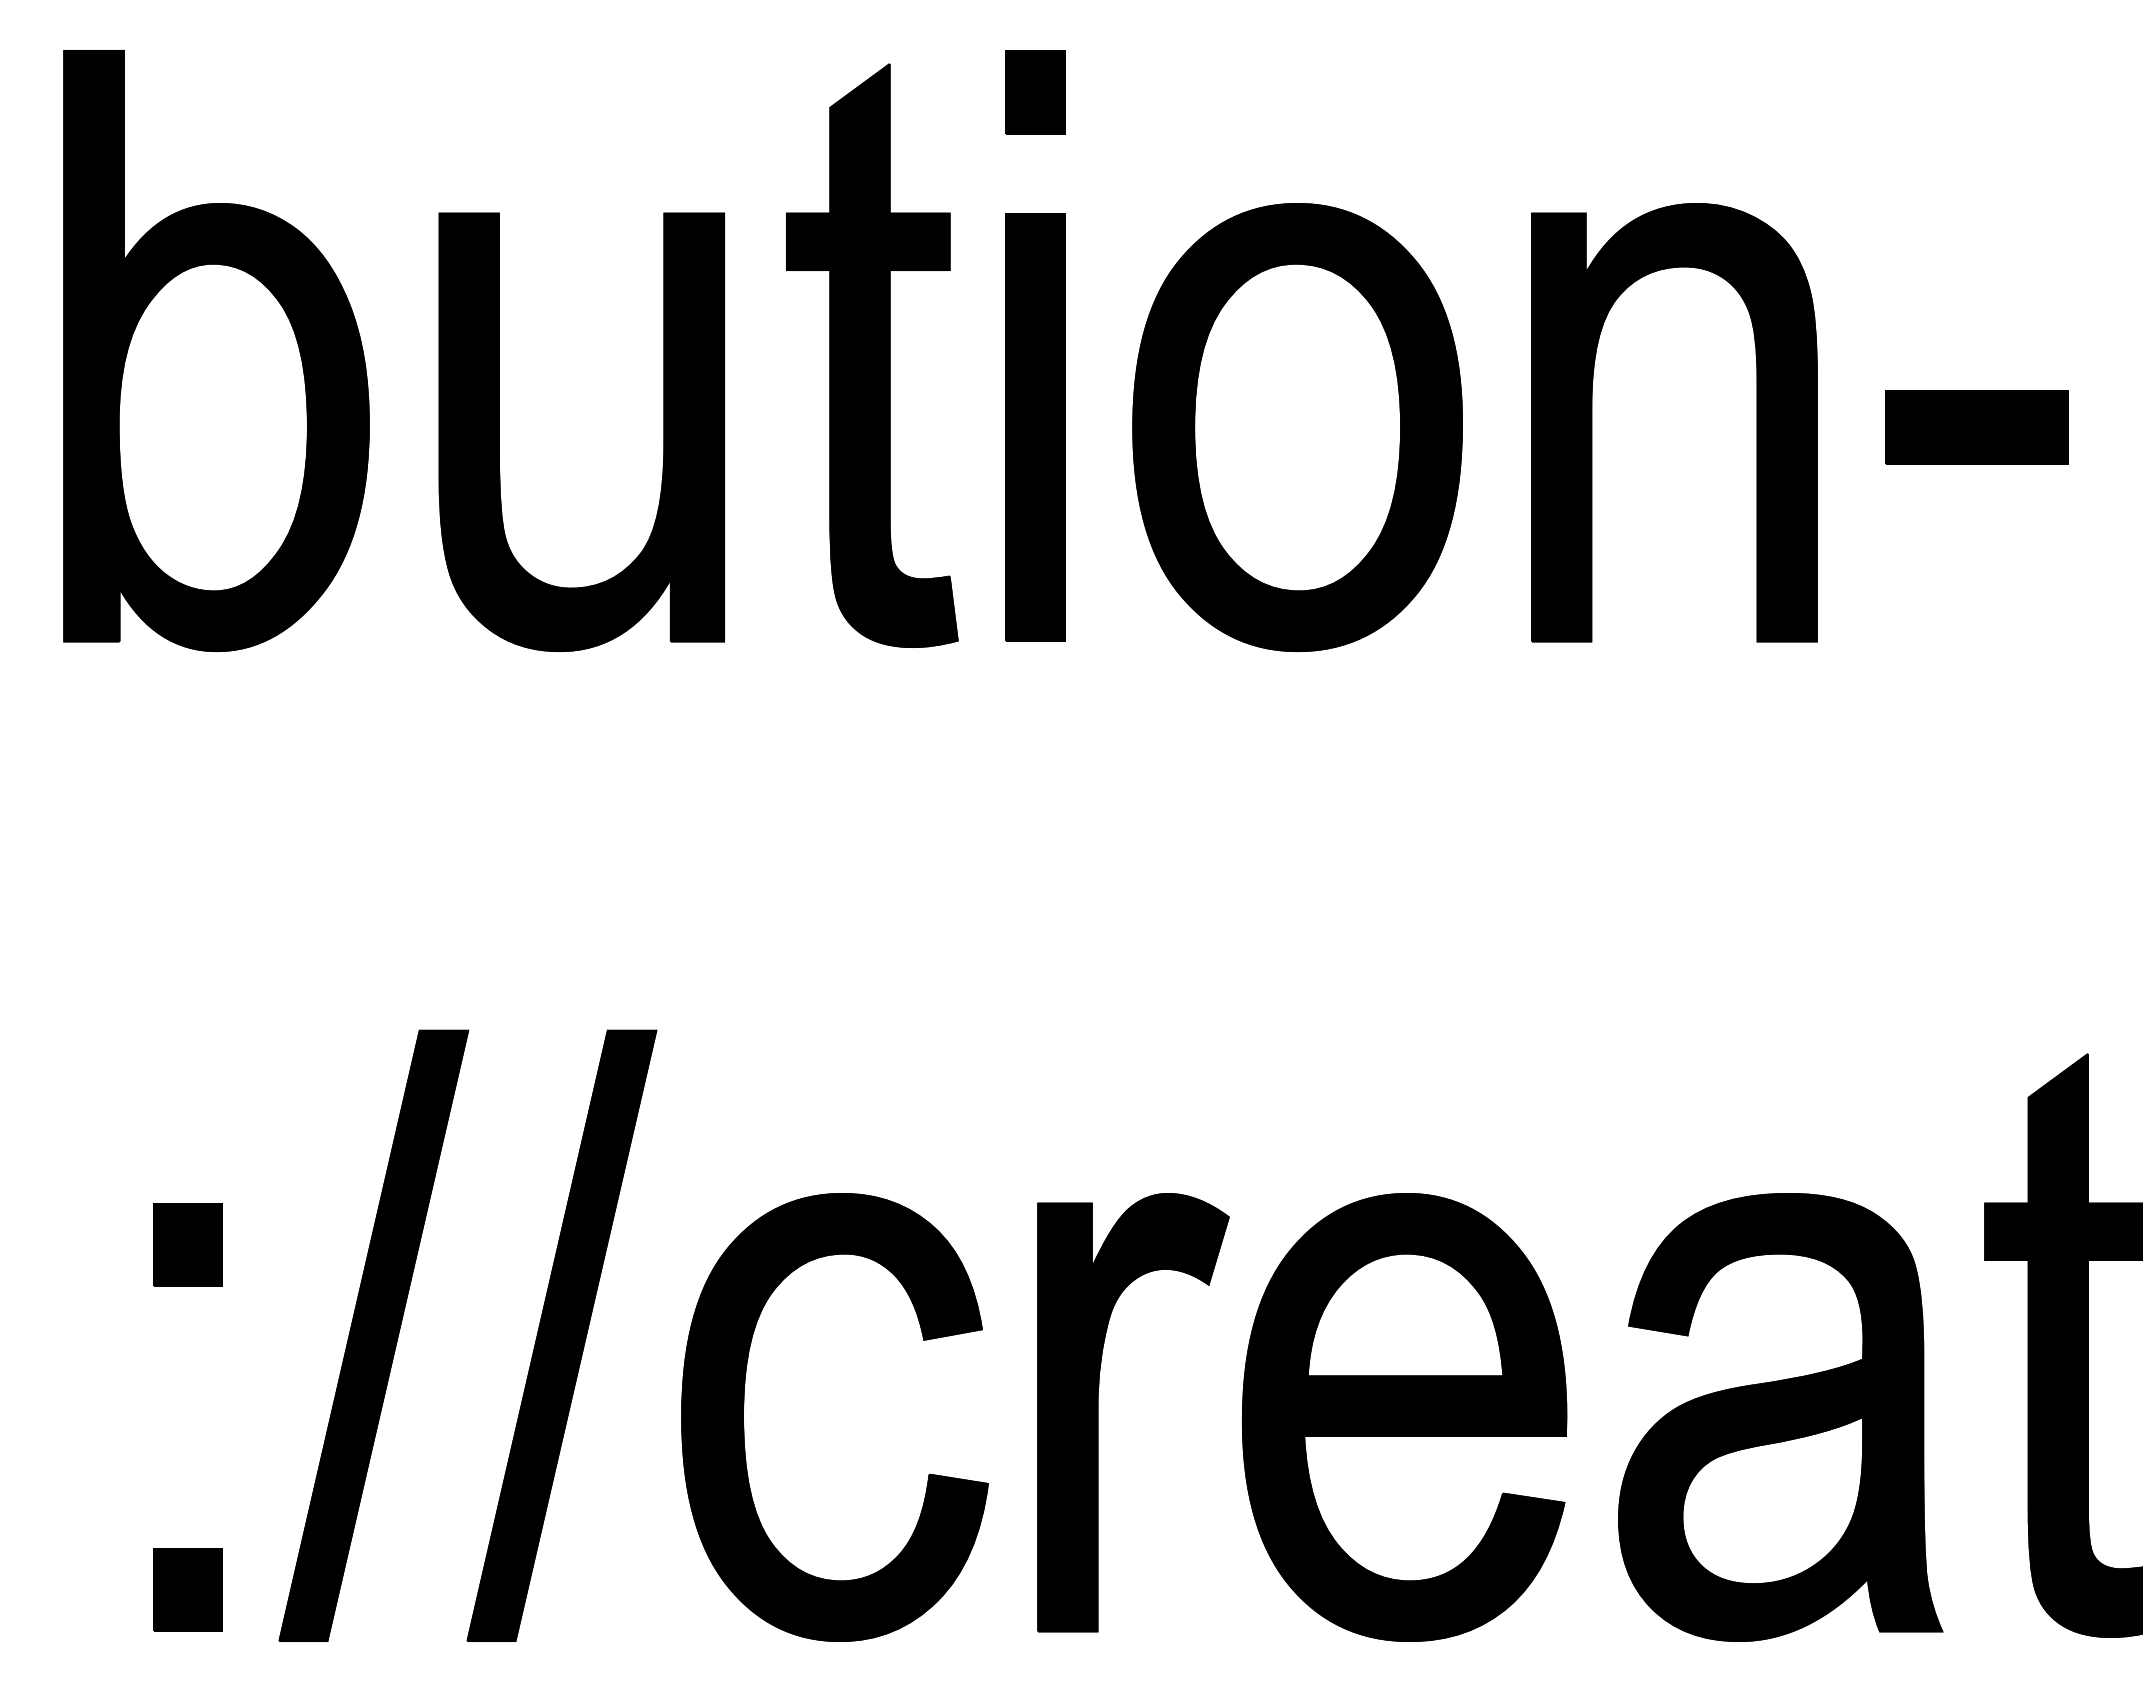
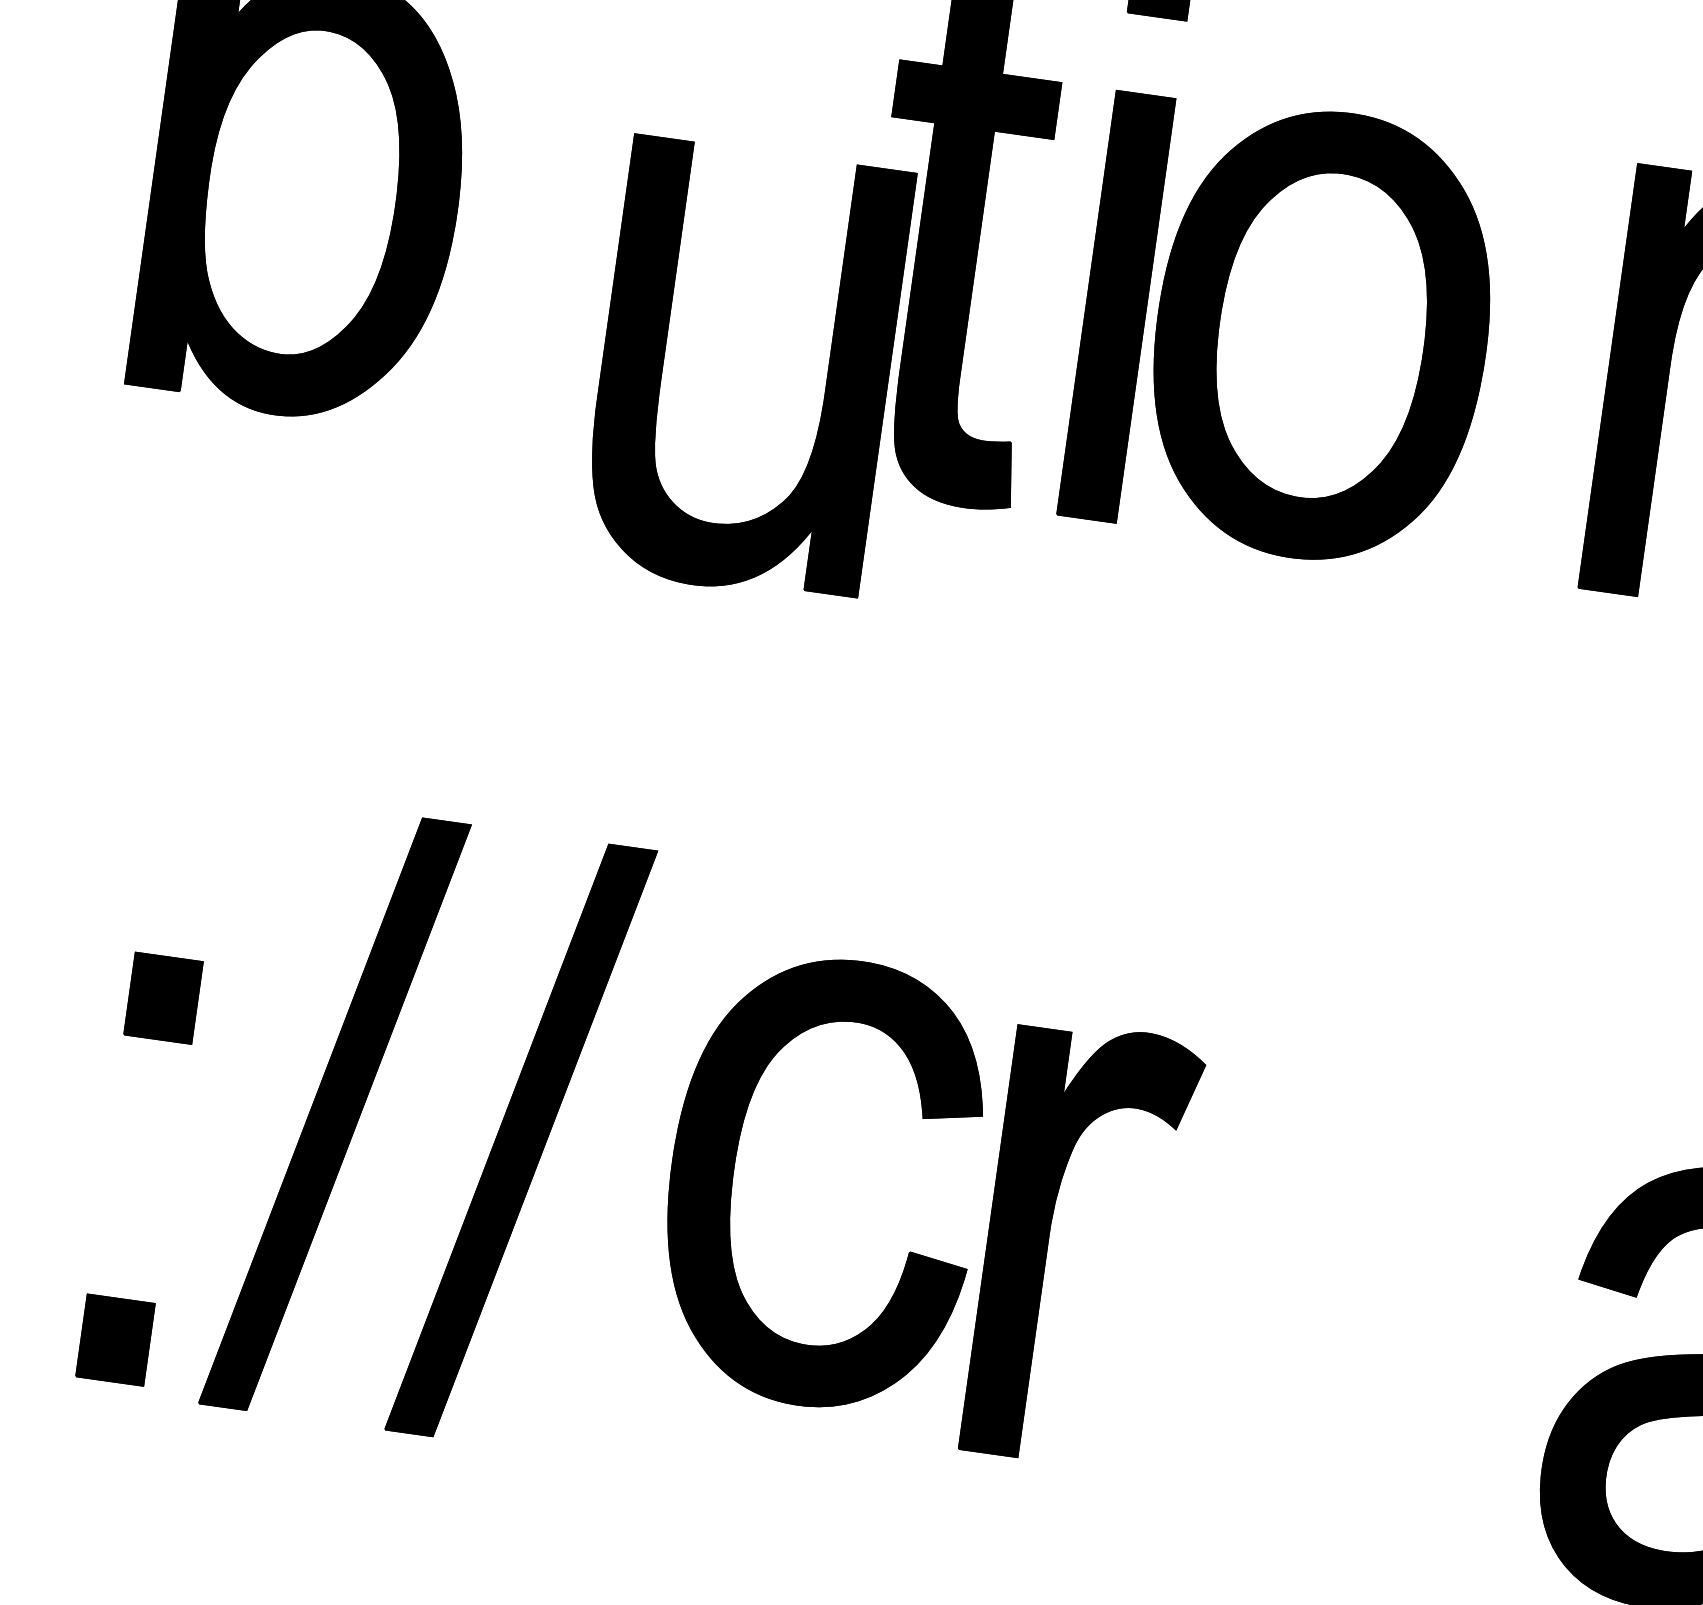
part: (1297, 427) -> (1321, 335), moved
part: (499, 432) -> (663, 359), moved
part: (1098, 1412) -> (1048, 1240), moved
part: (1404, 1417) -> (1344, 1338), removed
part: (744, 1427) -> (733, 1179), moved

